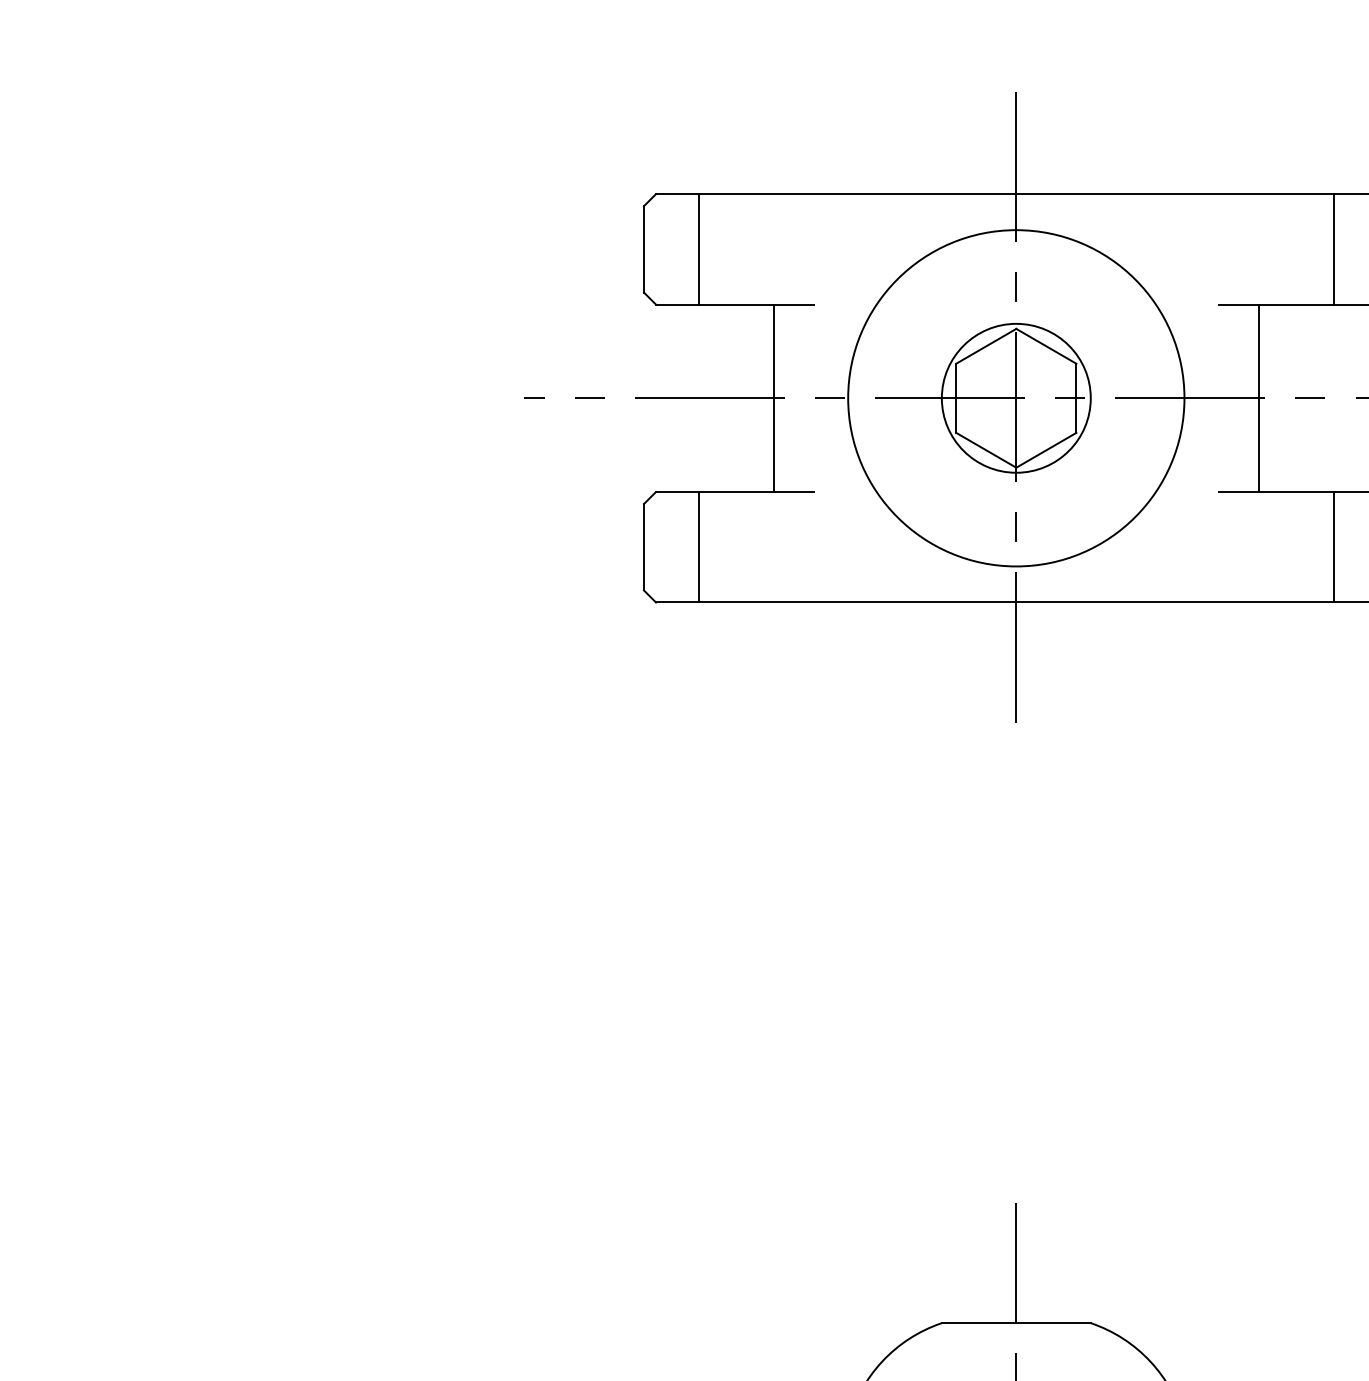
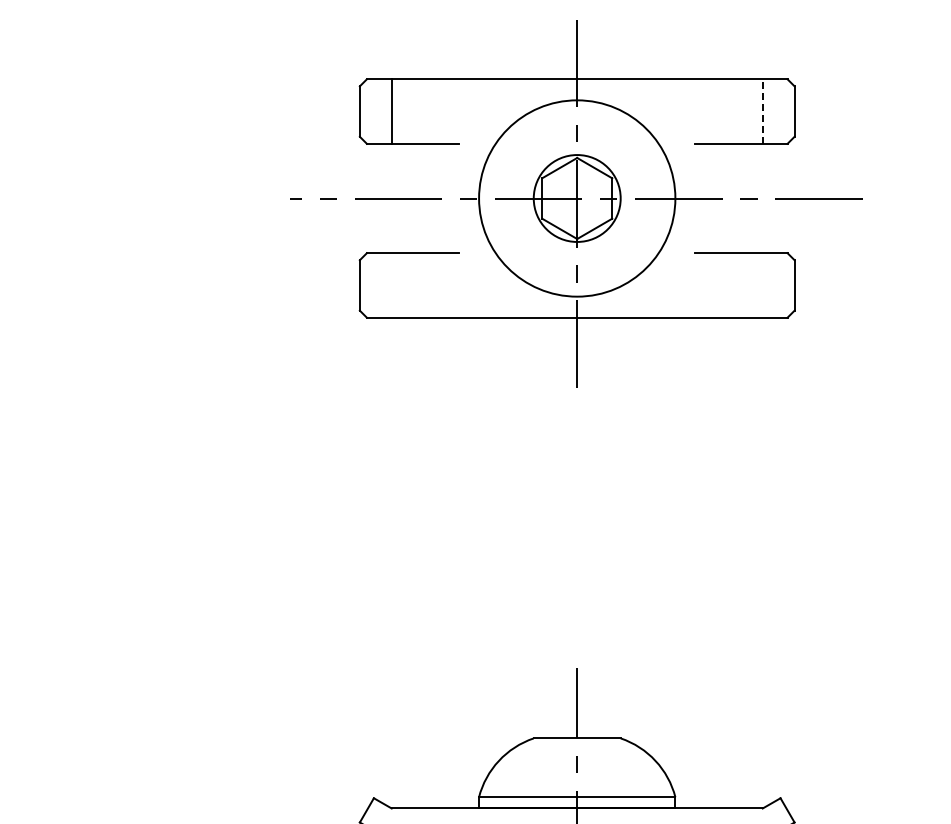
line: (1333, 249) -> (762, 111), solid -> dashed
line: (773, 398) -> (435, 198), removed
line: (1258, 398) -> (718, 198), removed
line: (698, 547) -> (391, 285), removed
line: (1333, 547) -> (762, 285), removed

